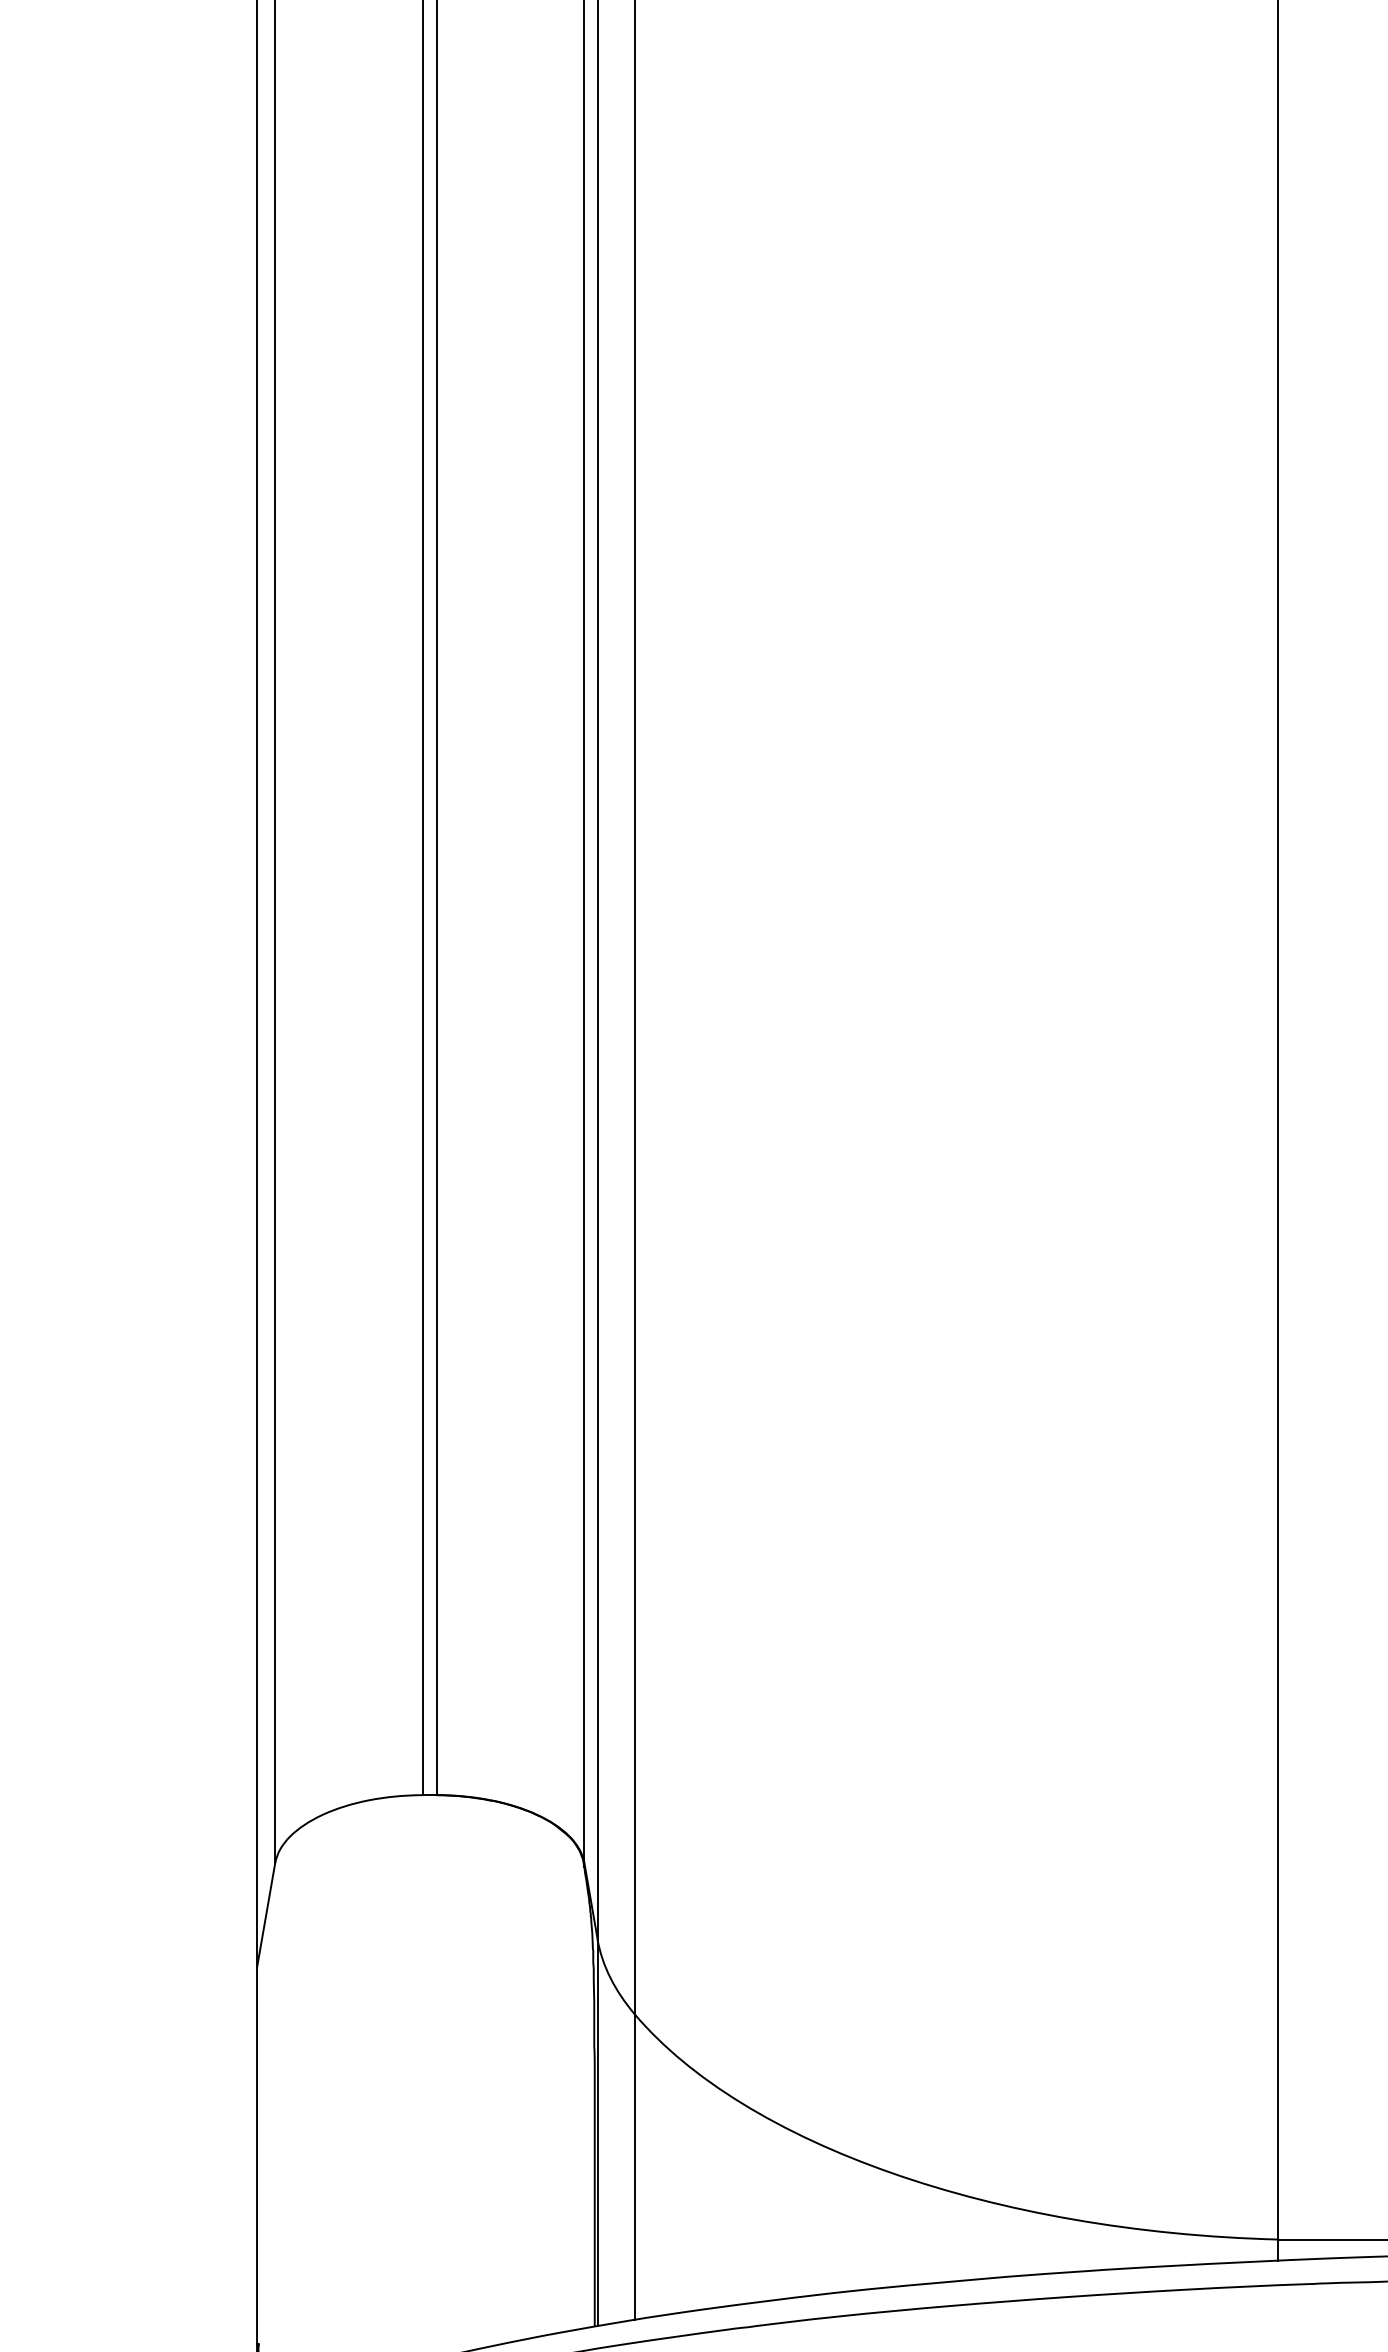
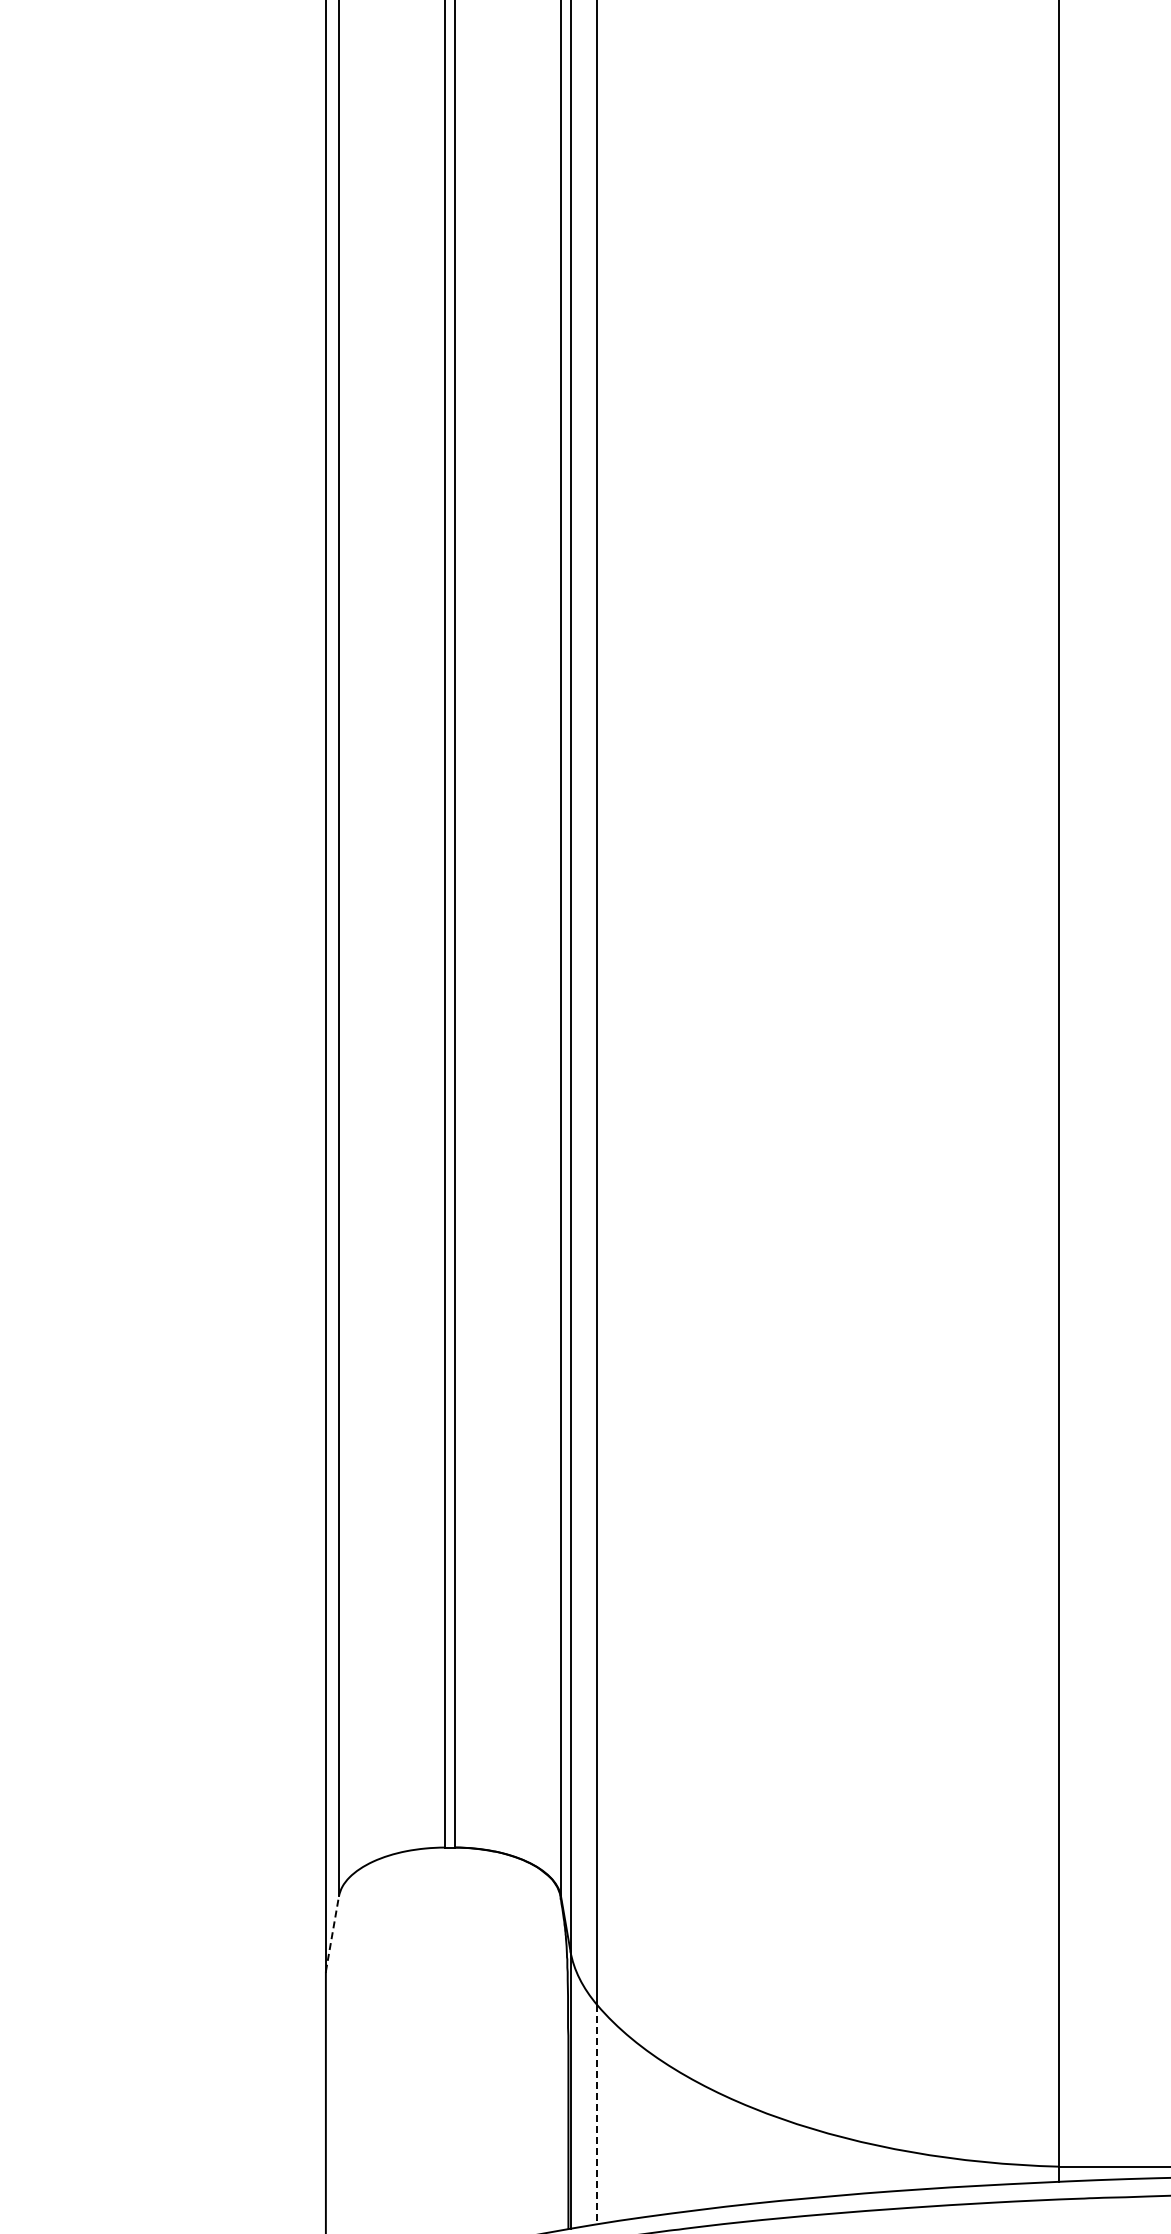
line: (266, 1914) -> (332, 1933), solid -> dashed
line: (635, 2168) -> (597, 2115), solid -> dashed

